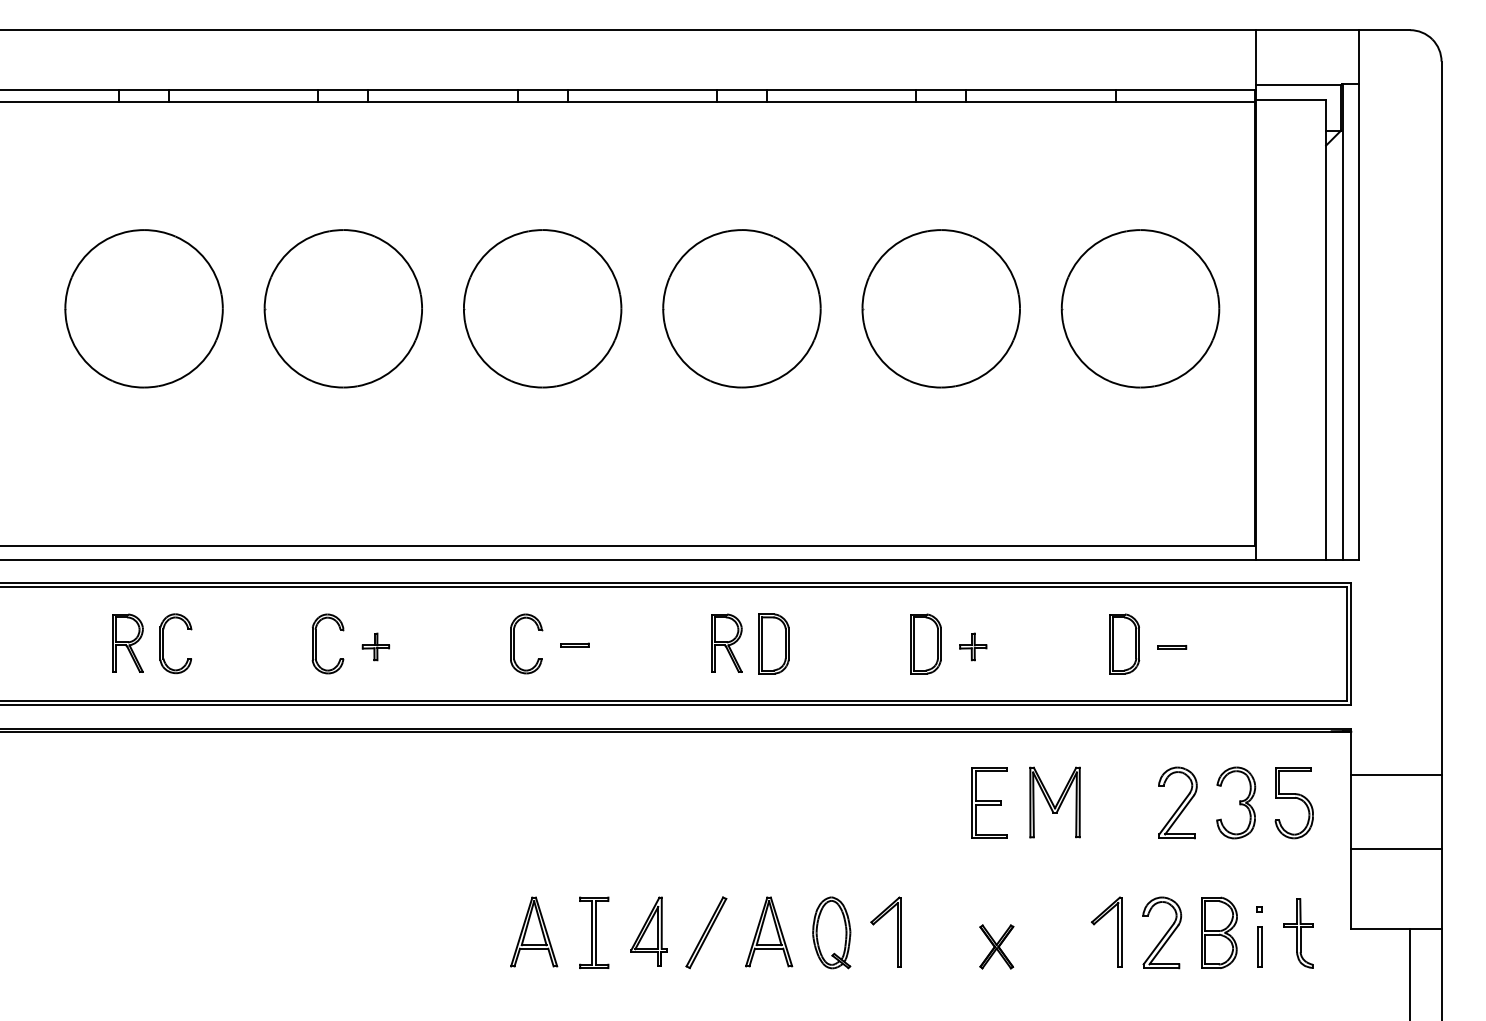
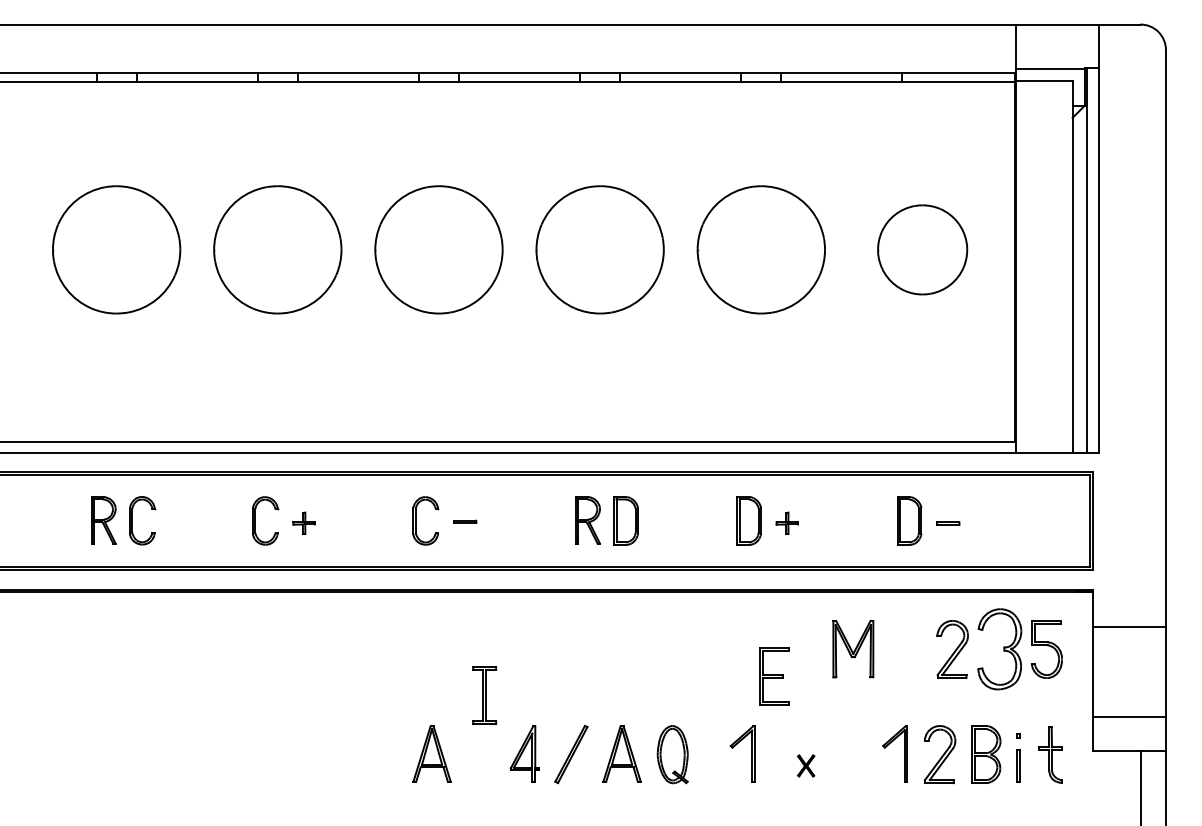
part: (1140, 308) -> (922, 249), size x0.7
part: (989, 802) -> (774, 676), moved
part: (1235, 802) -> (999, 649), size x1.4
line: (1395, 848) -> (1128, 716), moved
part: (896, 931) -> (751, 753), moved
part: (594, 932) -> (484, 695), moved
part: (995, 946) -> (805, 765), size x0.6

